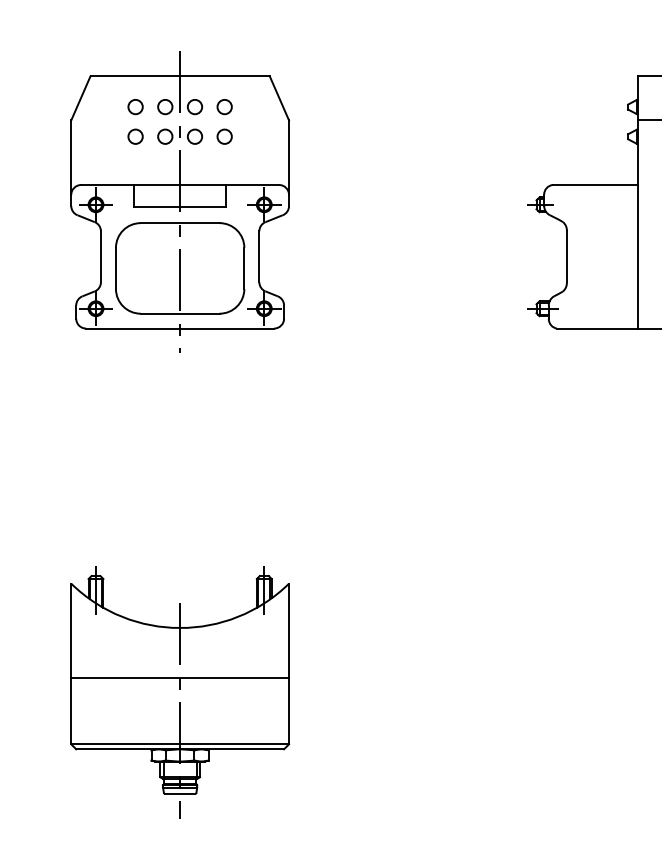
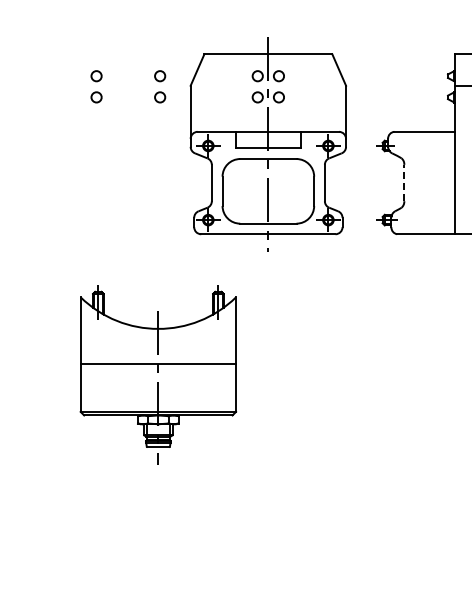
part: (178, 202) -> (267, 144), moved
line: (567, 256) -> (404, 182), solid -> dashed
part: (180, 691) -> (158, 374), moved

